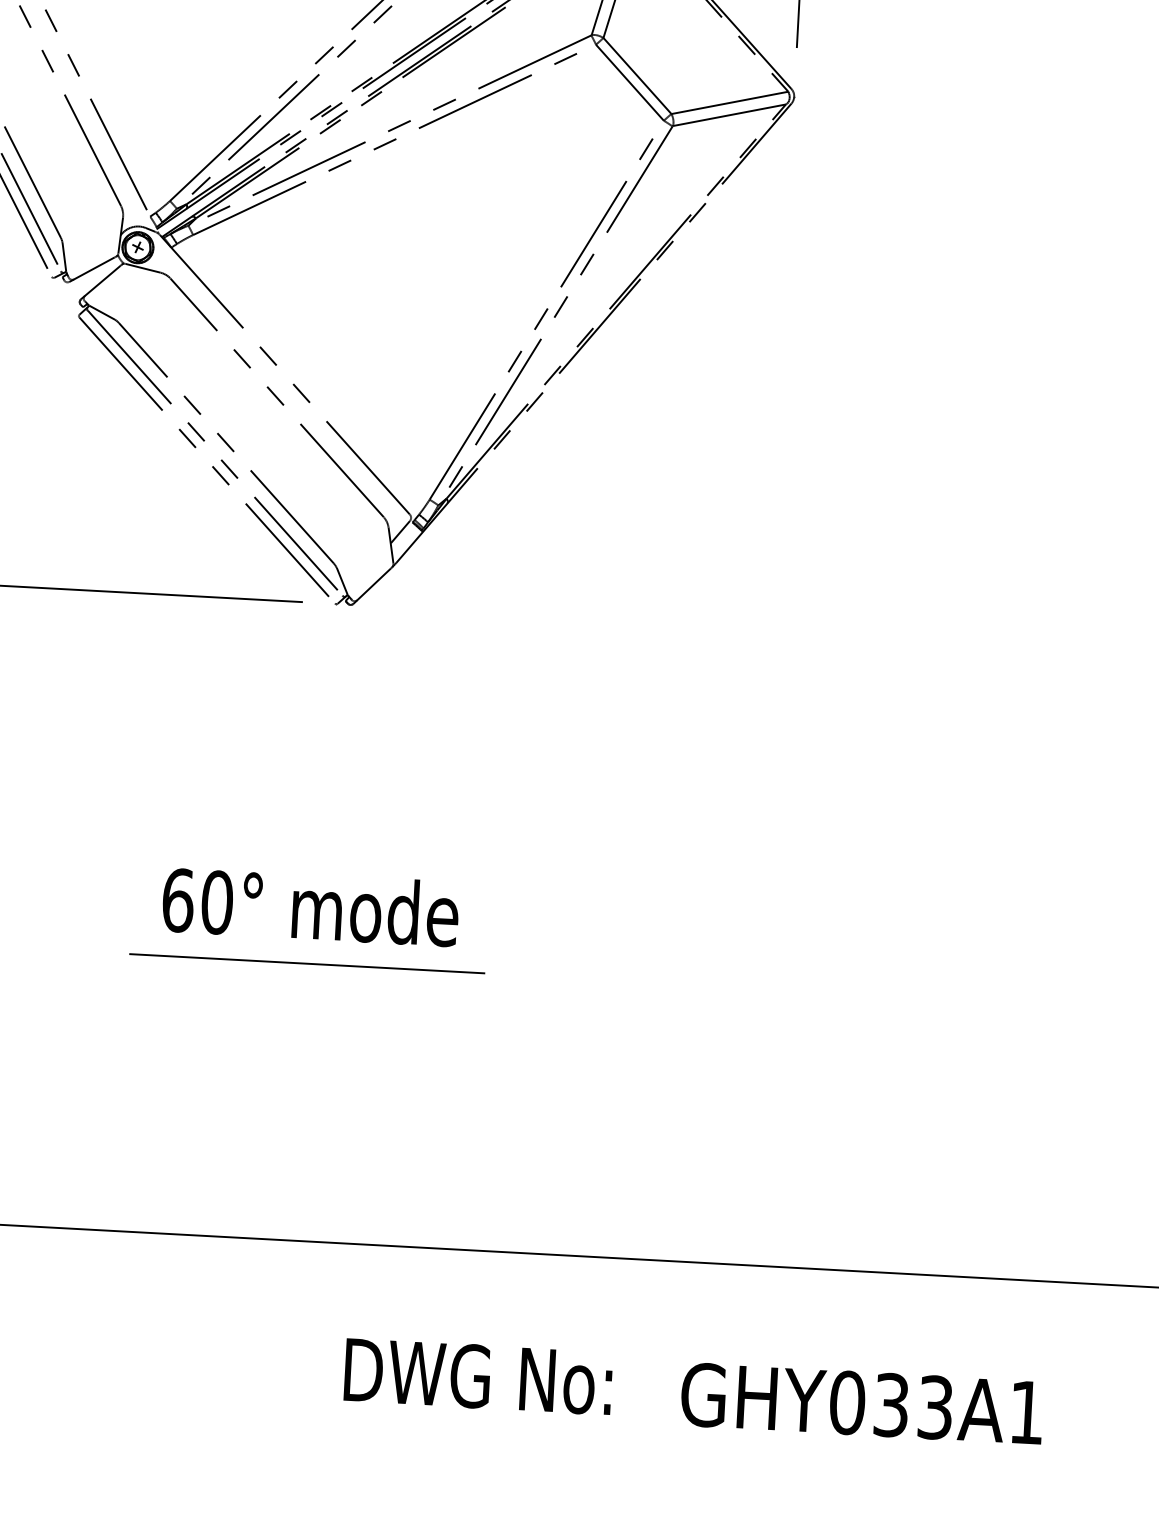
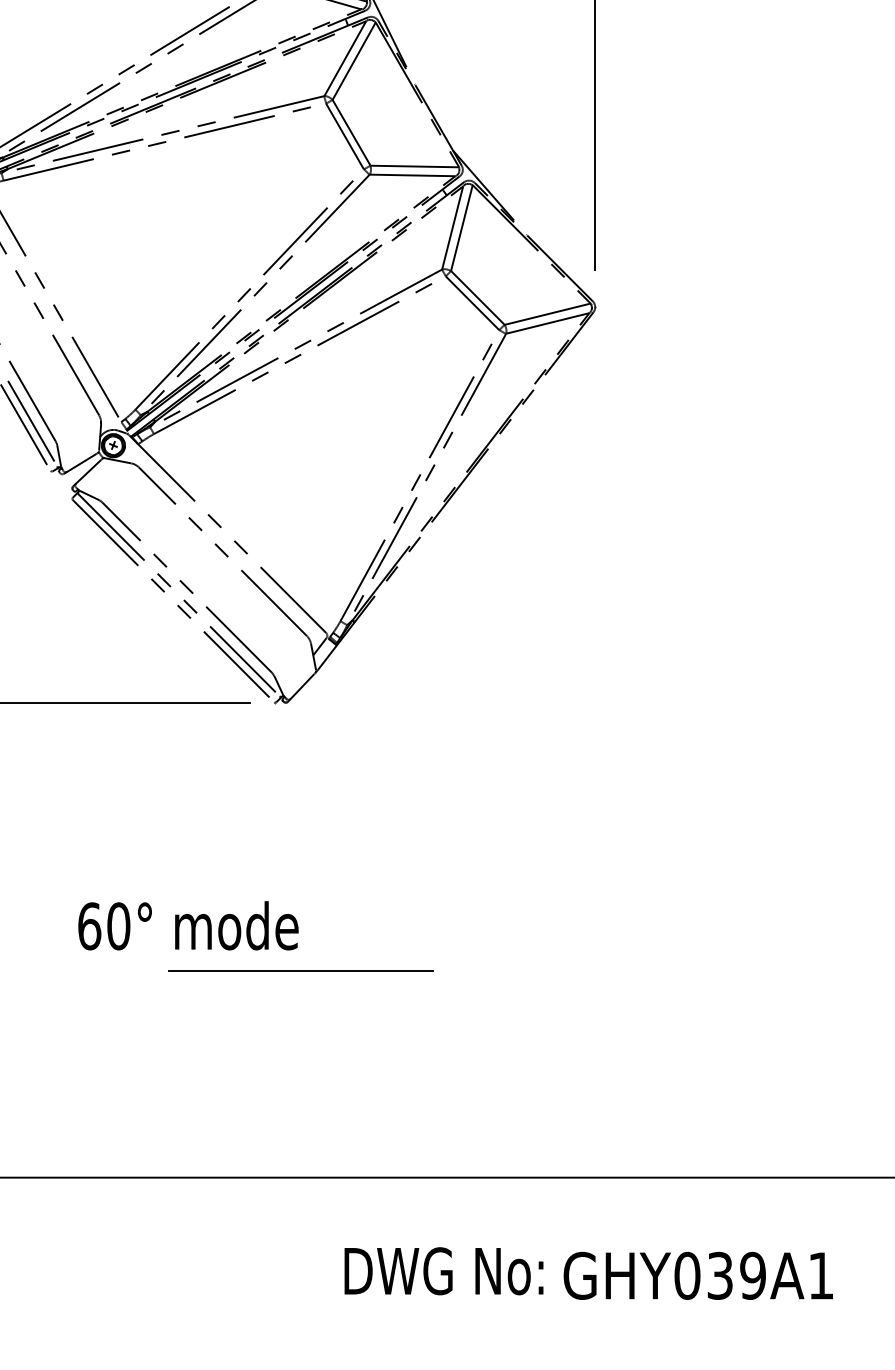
text: (310, 906) -> (188, 925), moved
line: (306, 962) -> (300, 970), moved
text: (477, 1376) -> (443, 1271), moved
text: (934, 1407) -> (752, 1275), GHY033A1 -> GHY039A1

